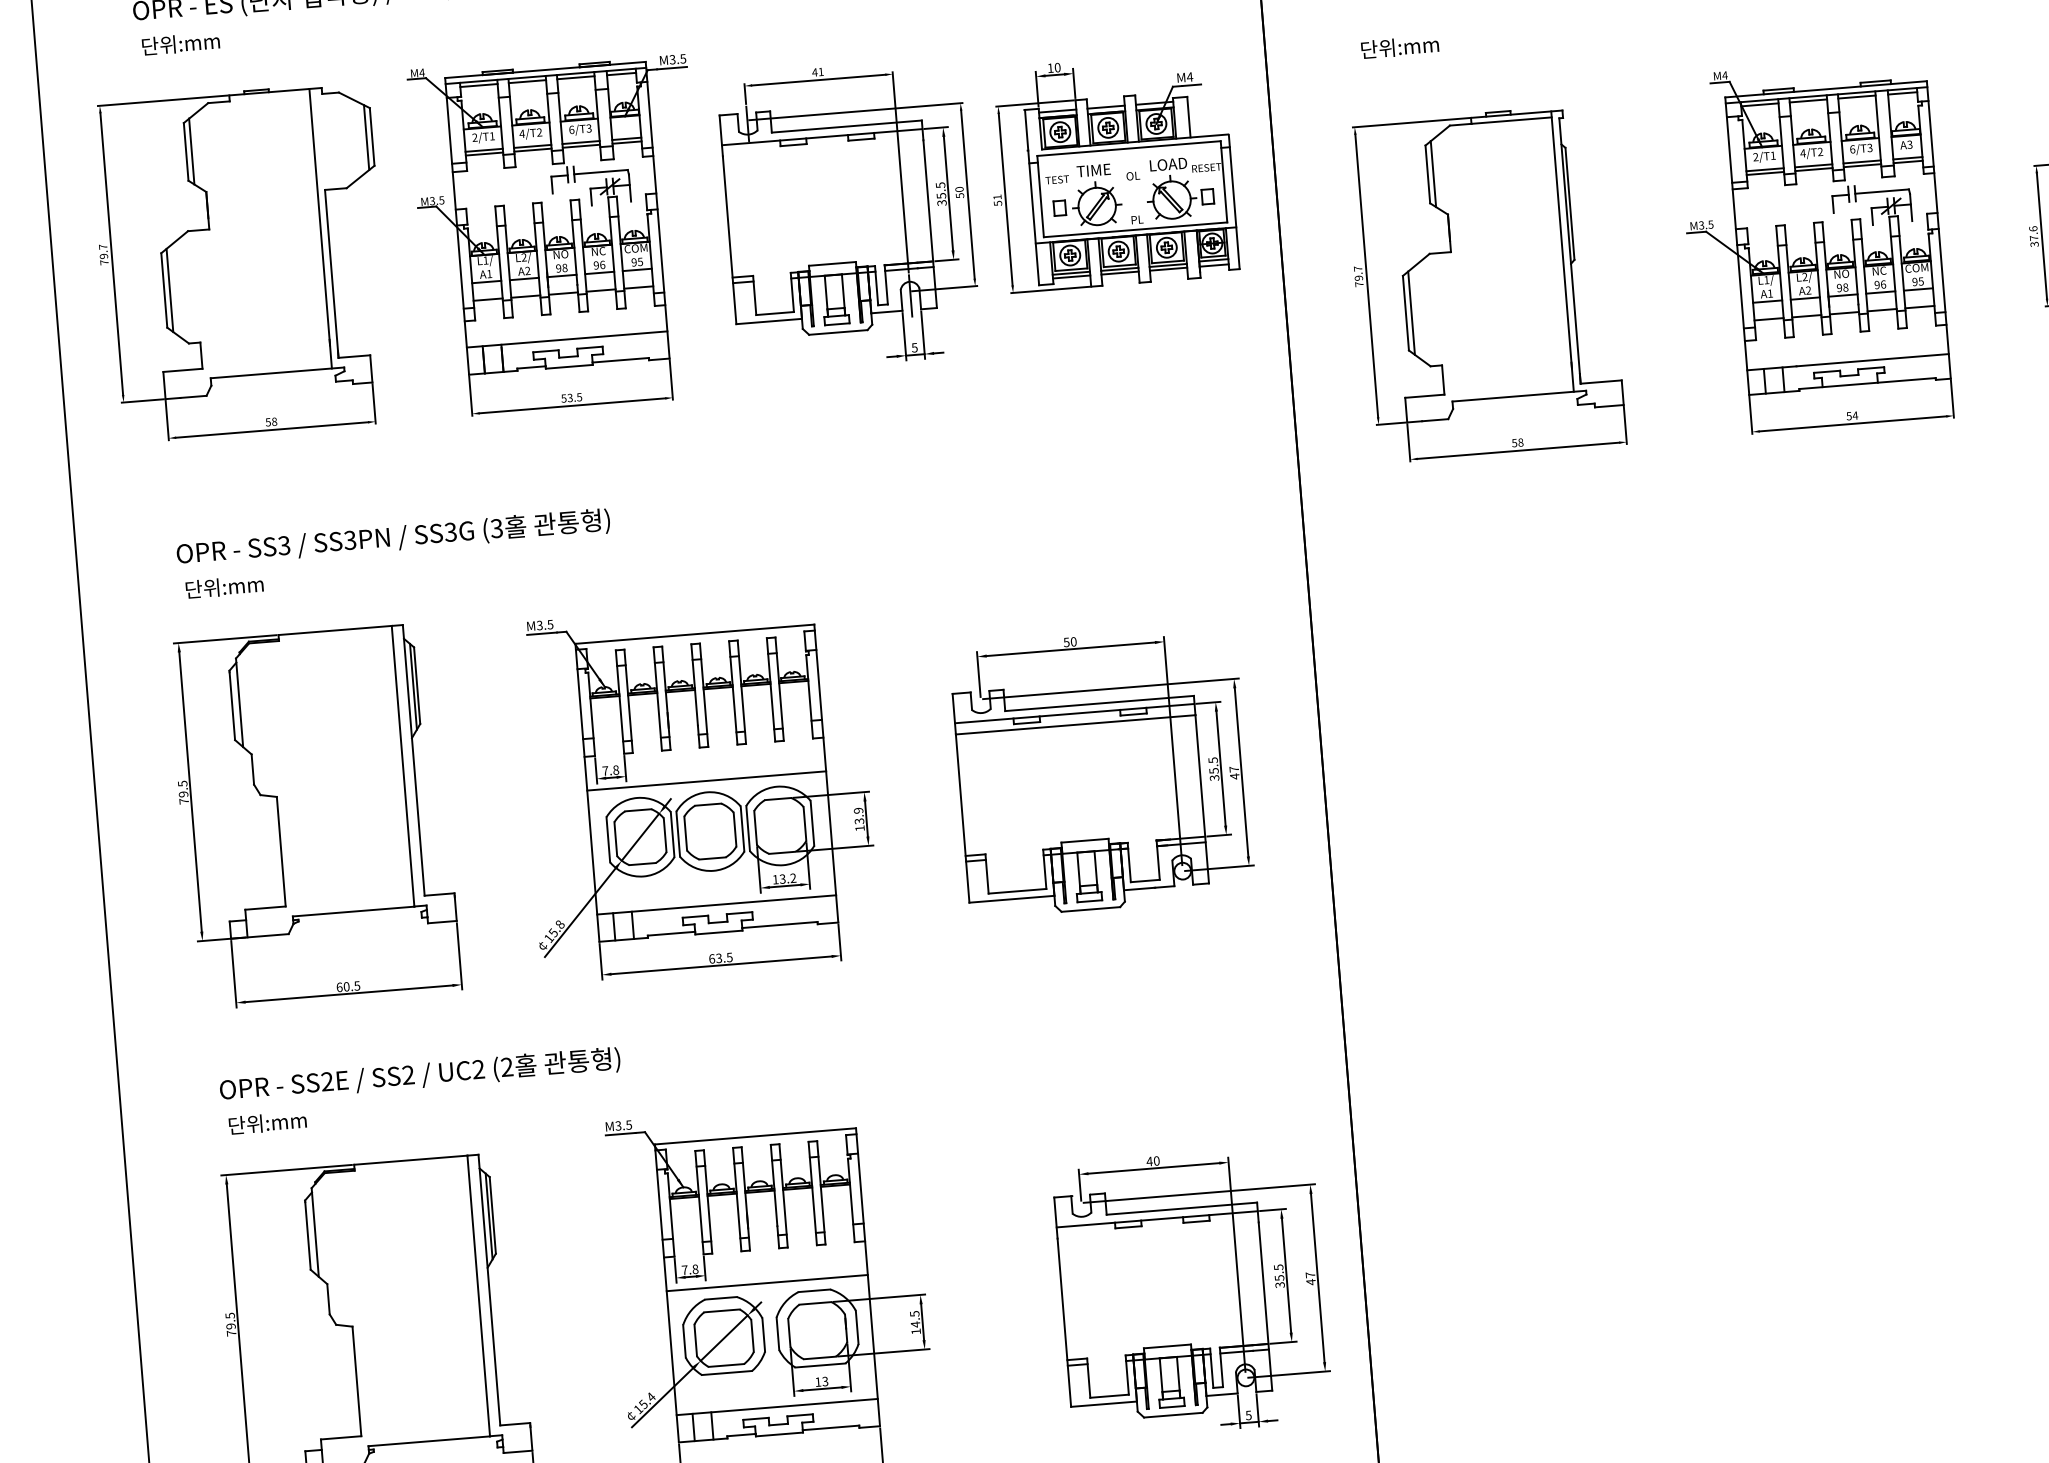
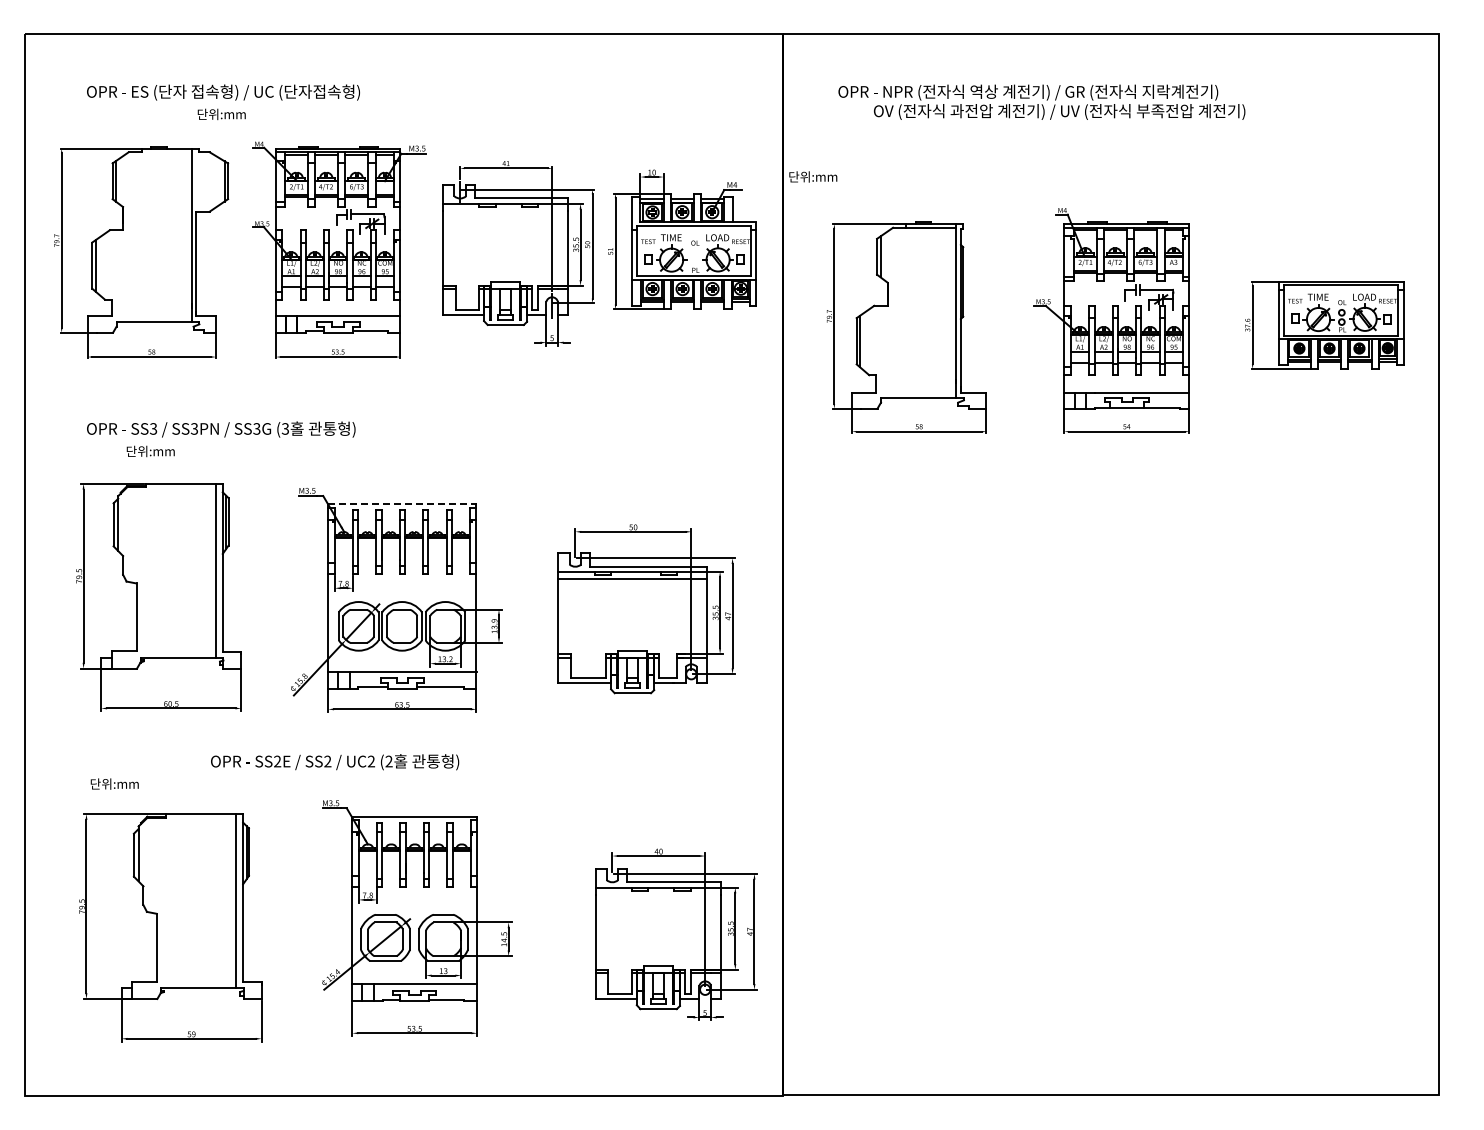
text: (180, 44) -> (221, 114), moved
text: (1400, 46) -> (813, 176), moved
text: (224, 587) -> (150, 451), moved
line: (695, 633) -> (402, 503), solid -> dashed
line: (706, 780) -> (402, 594), removed
text: (420, 1075) -> (335, 762), moved
line: (766, 1283) -> (414, 907), removed

